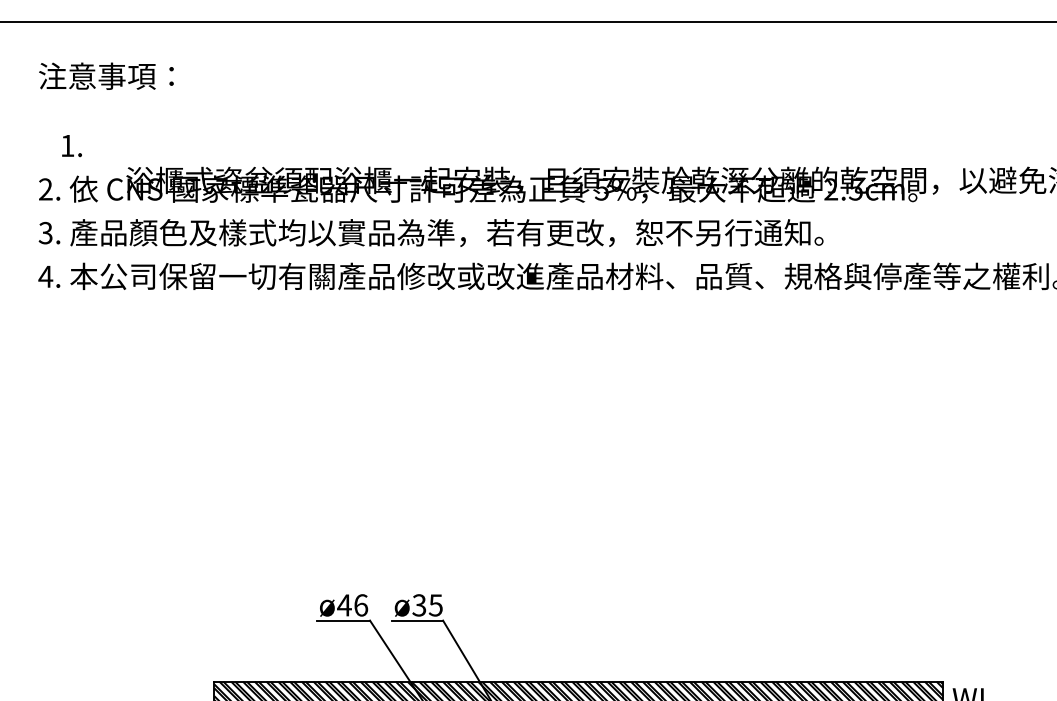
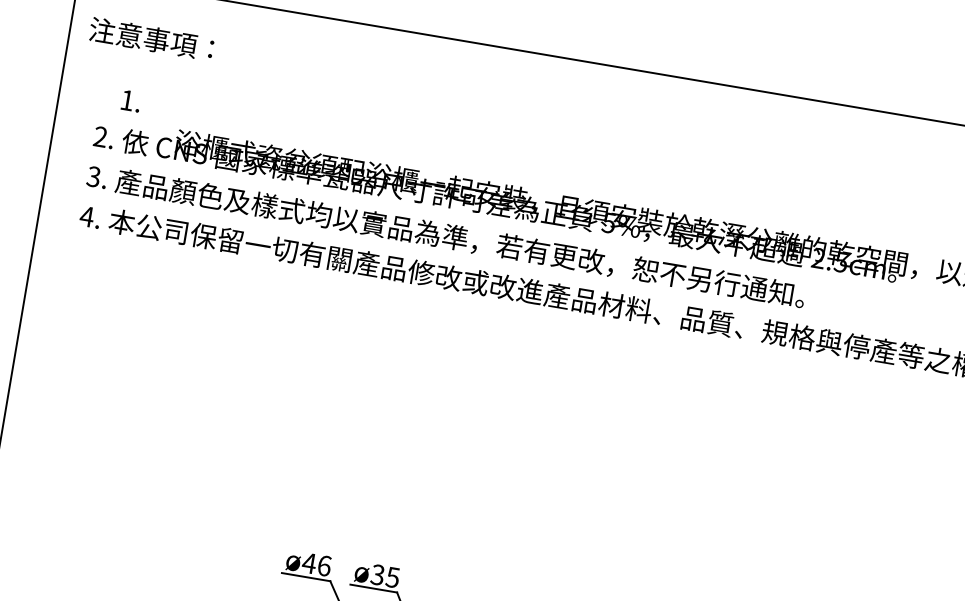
text: (106, 75) -> (151, 38), moved

